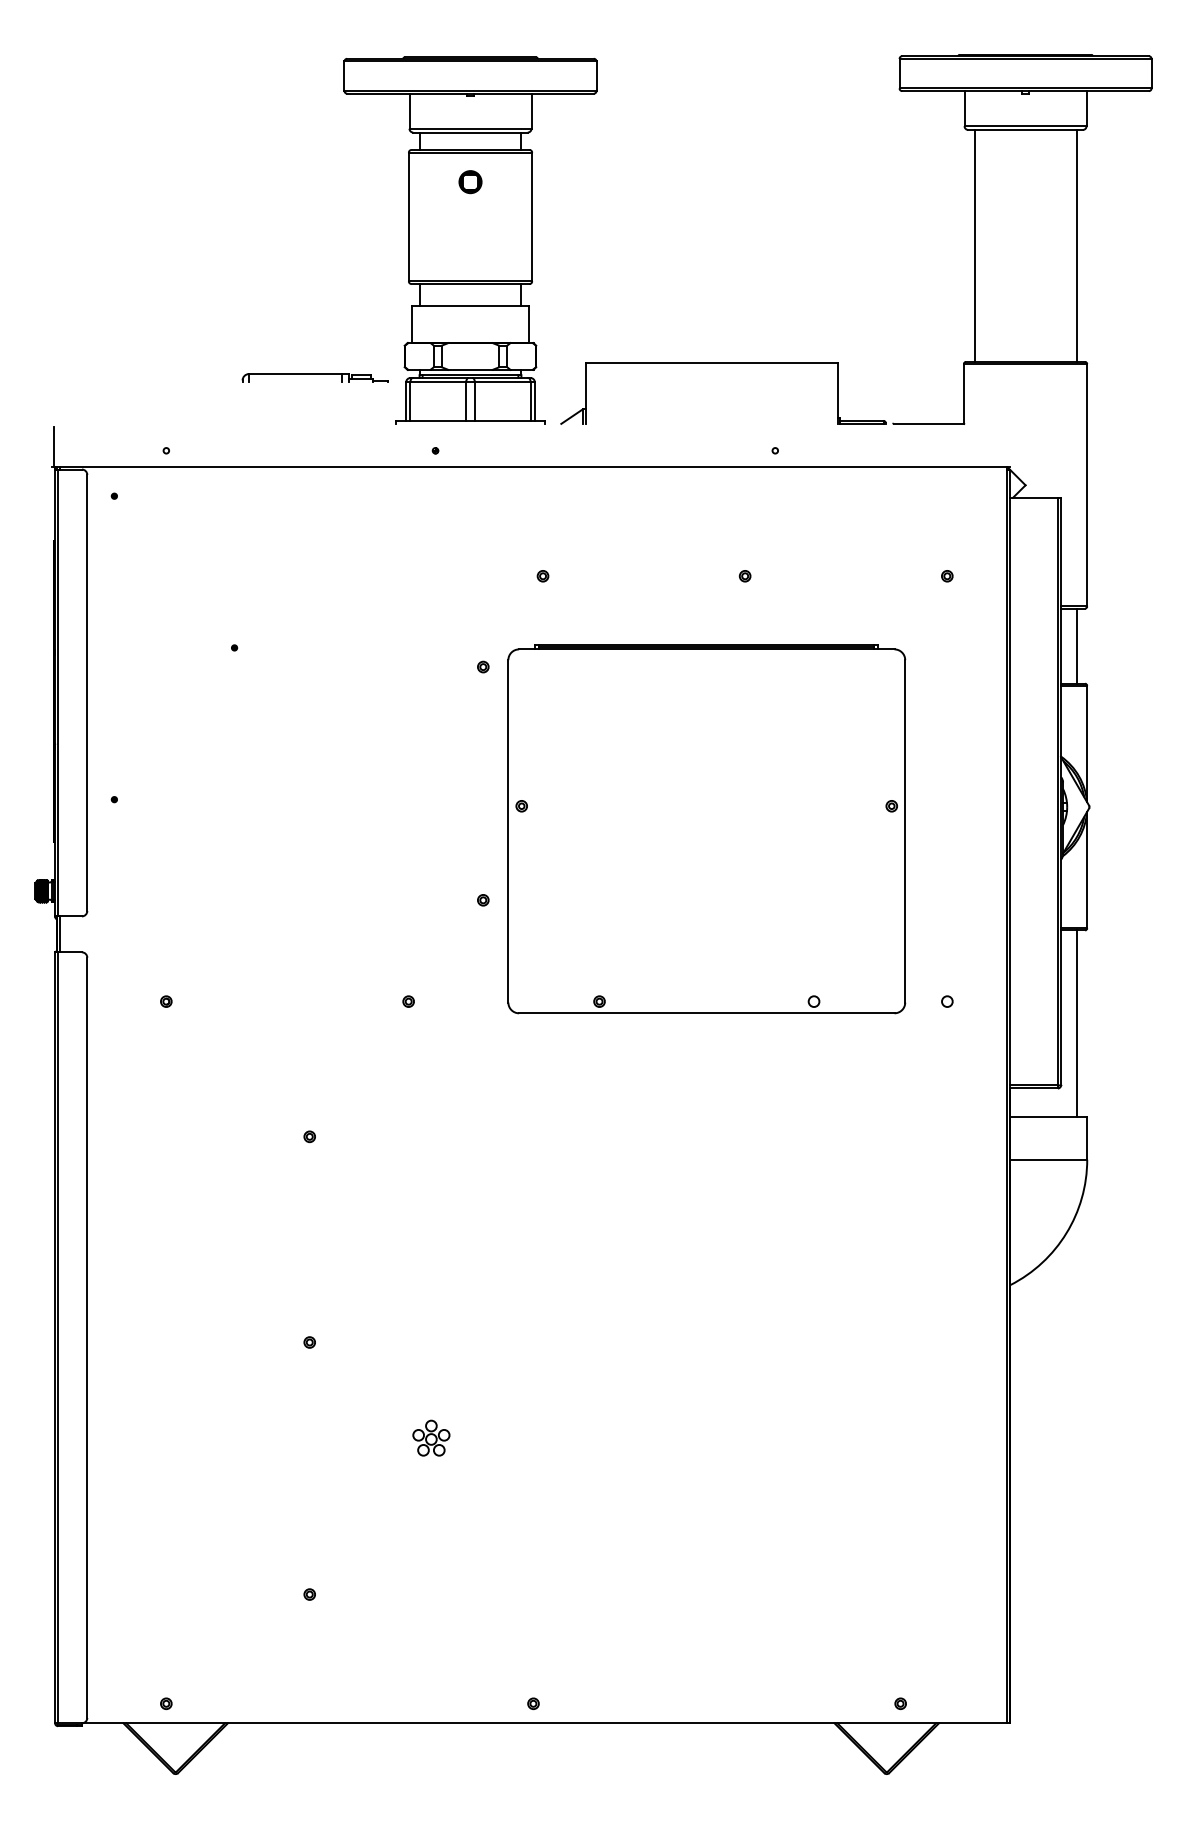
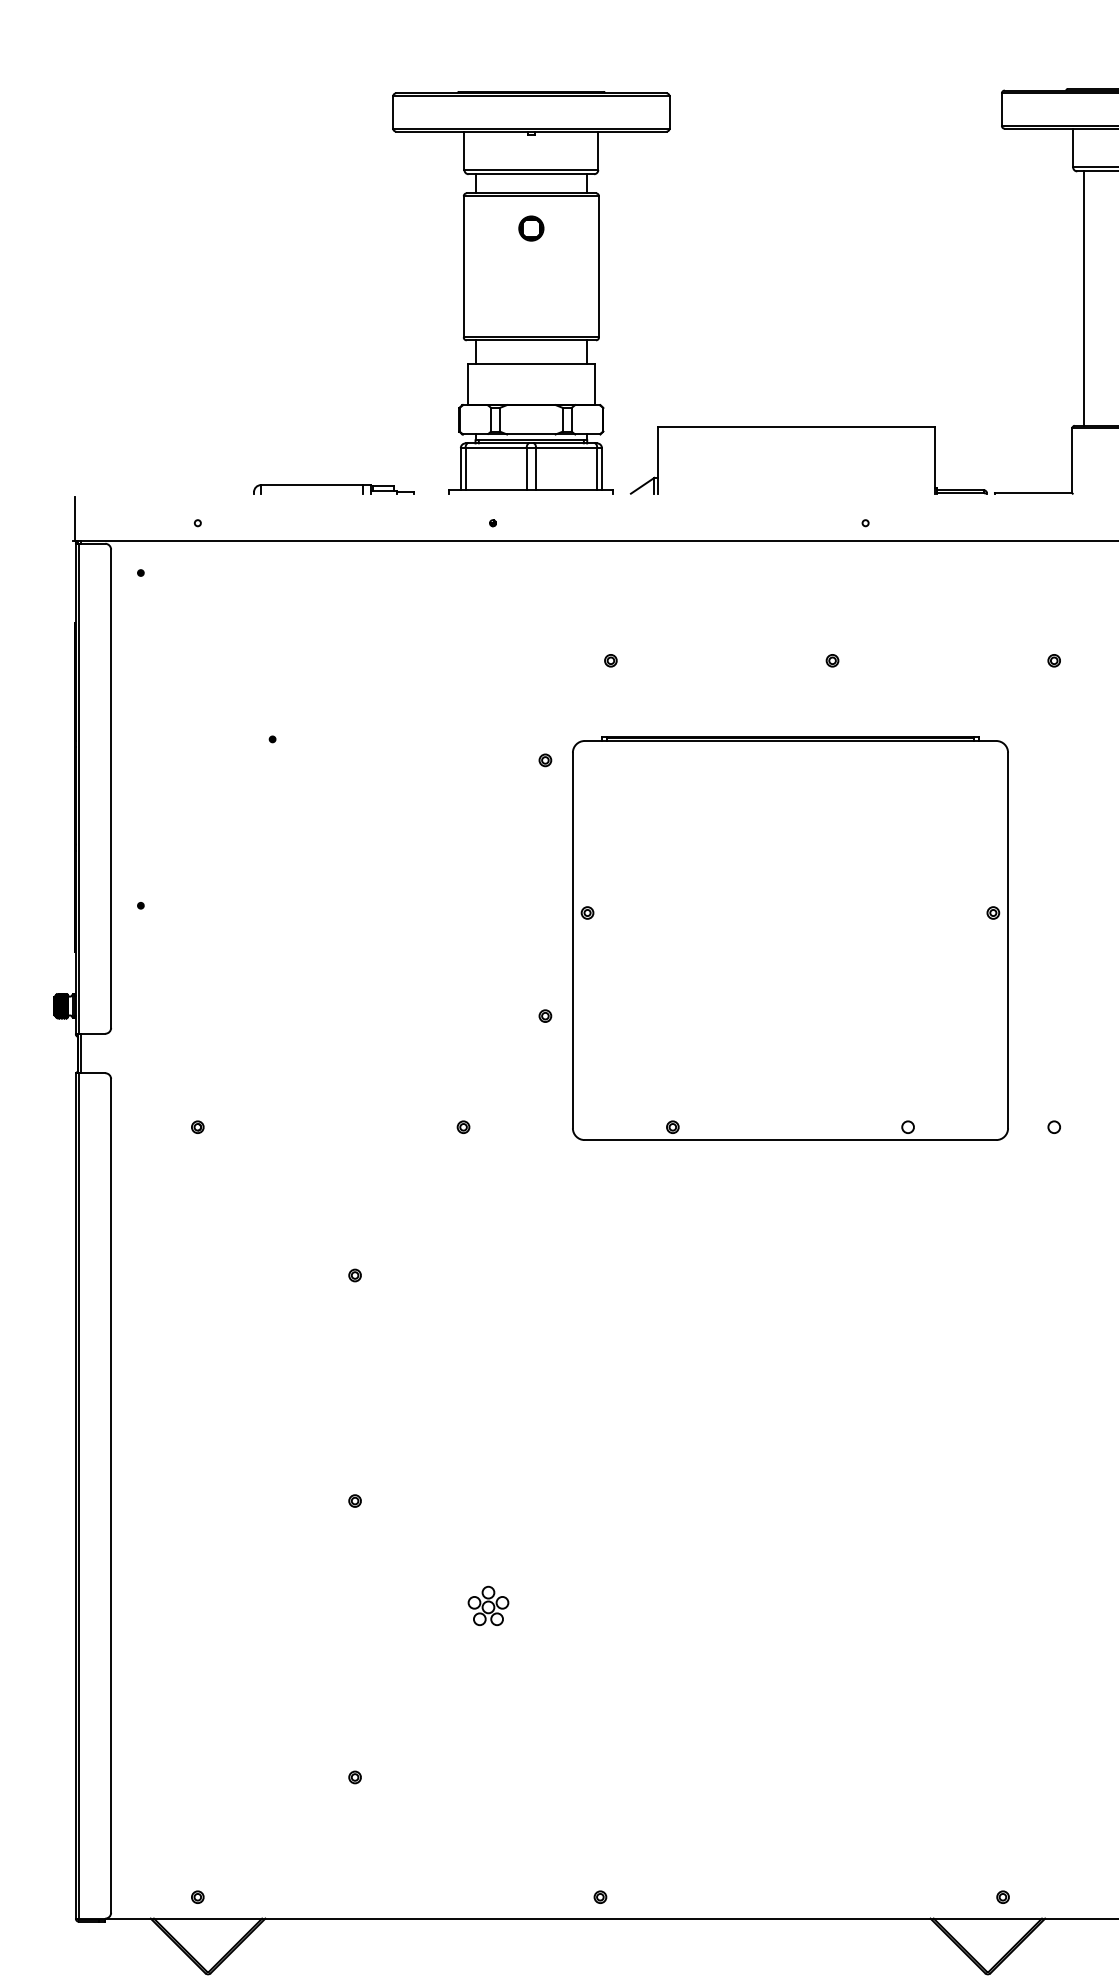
part: (314, 377) -> (332, 488), moved

